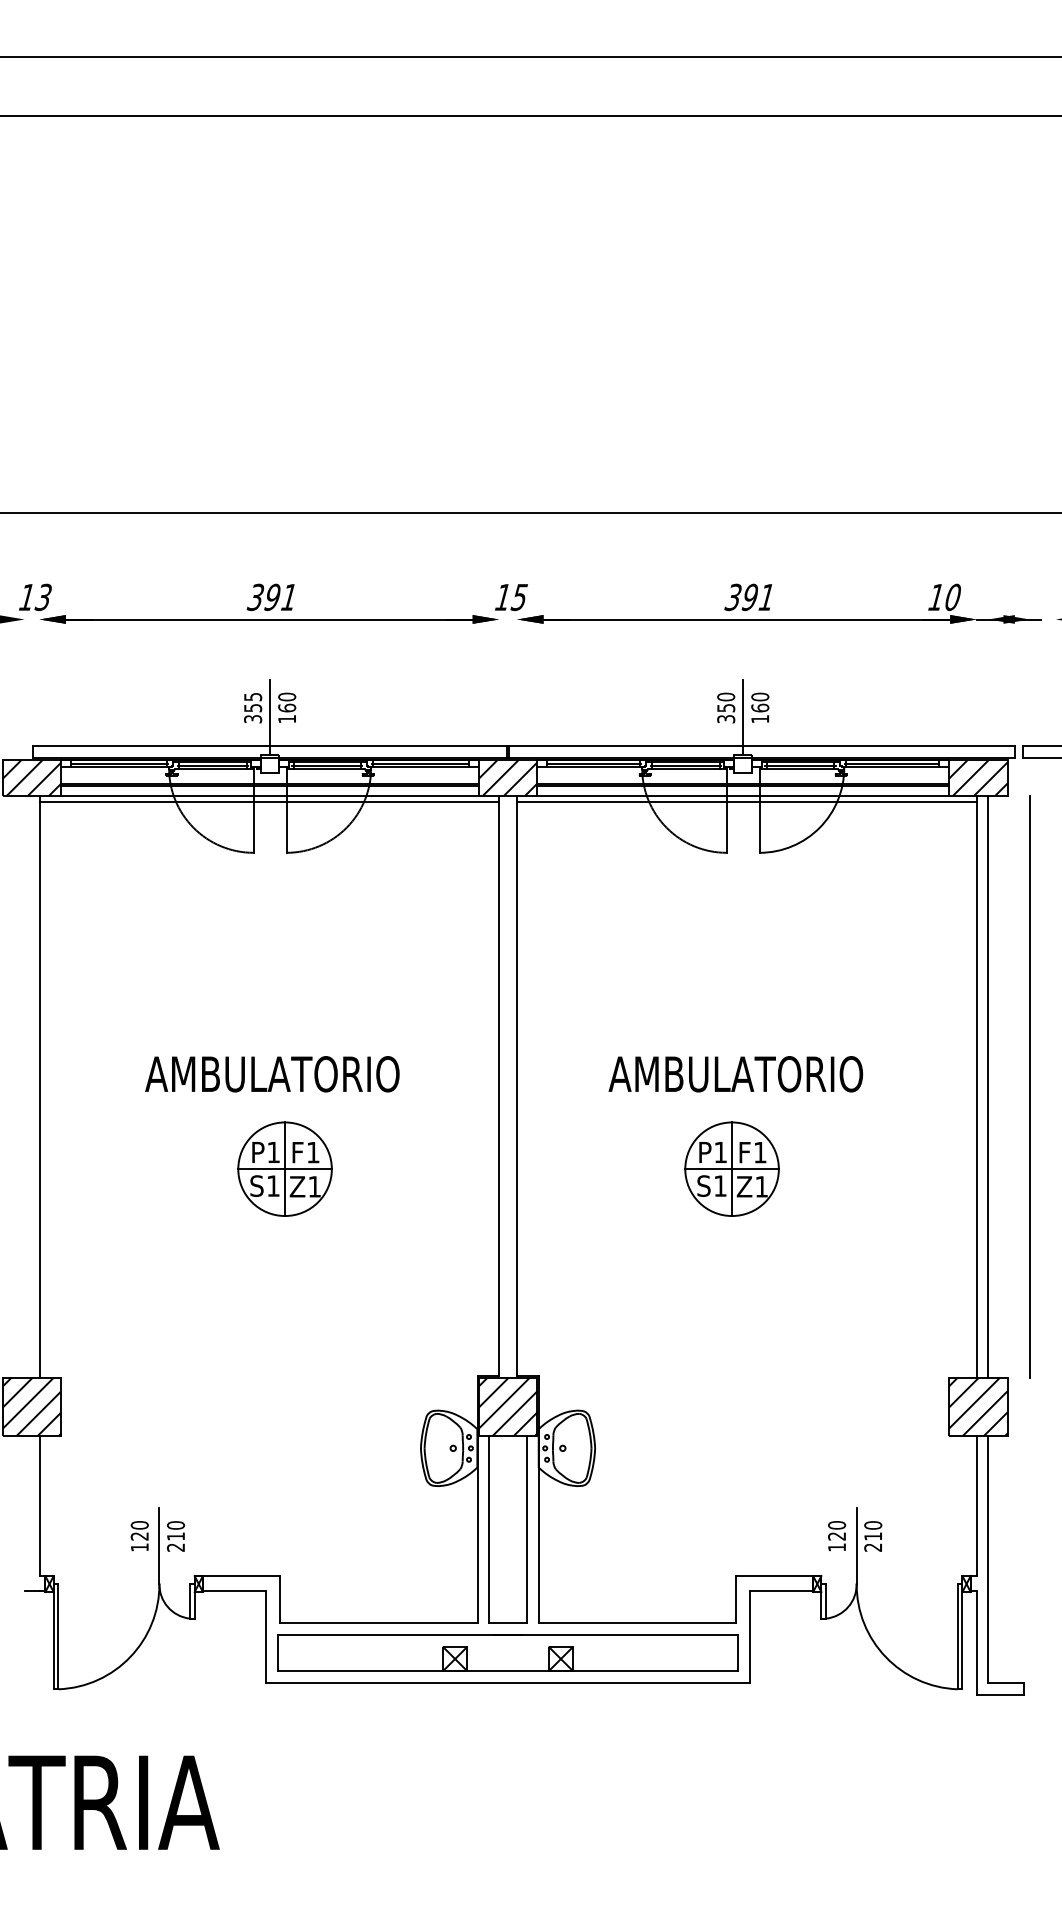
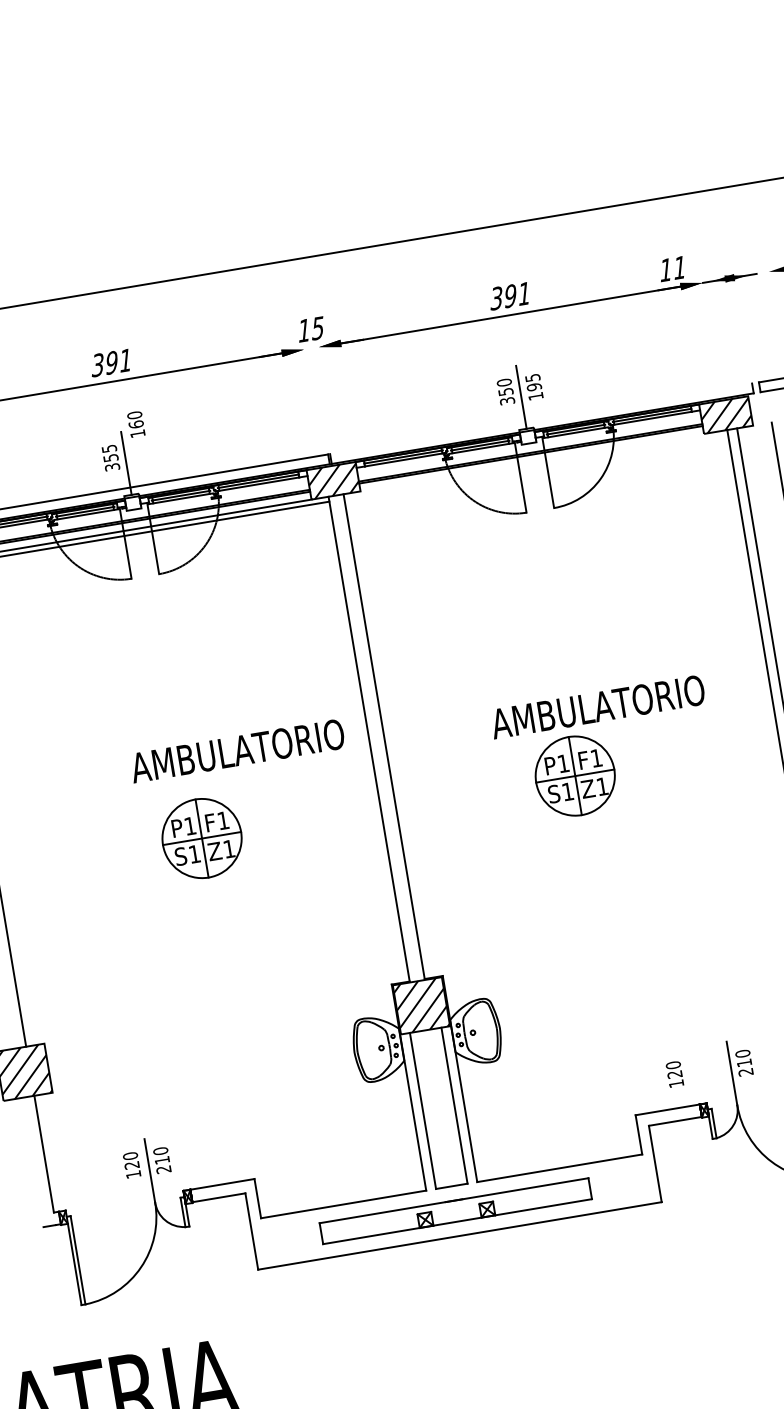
text: (952, 597) -> (679, 267), 10 -> 11
text: (760, 702) -> (533, 382), 160 -> 195
text: (287, 707) -> (136, 424), moved
line: (761, 746) -> (540, 419), removed
line: (742, 795) -> (531, 462), removed
line: (746, 801) -> (535, 467), removed
text: (272, 1074) -> (237, 751), moved
text: (735, 1074) -> (597, 707), moved
text: (837, 1536) -> (675, 1074), moved
part: (507, 1652) -> (455, 1210), size x0.7

